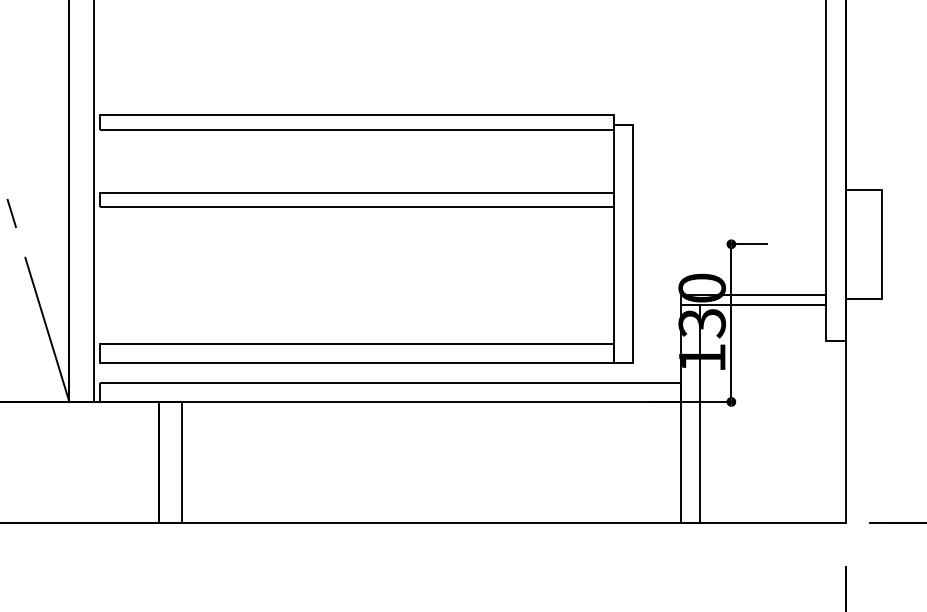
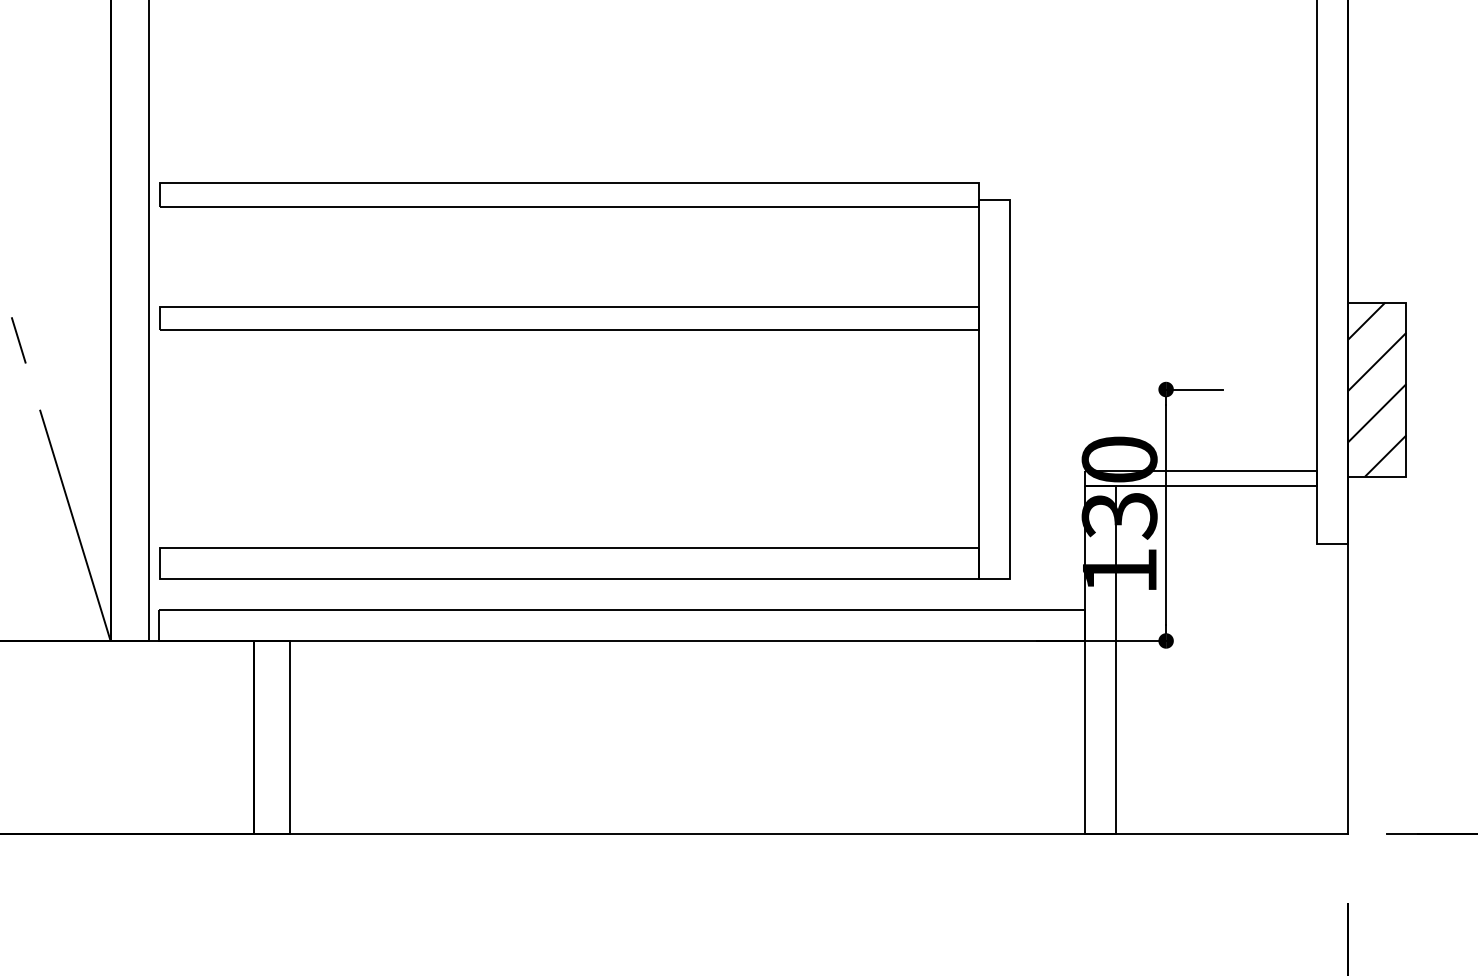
hatch: (863, 243) -> (1376, 388), added

